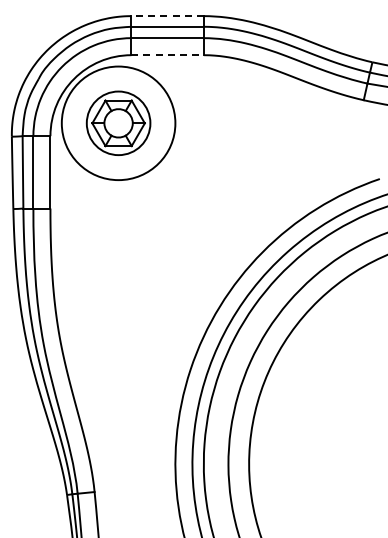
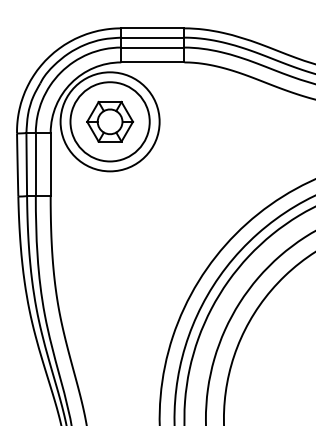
line: (167, 16) -> (152, 28), dashed -> solid
line: (168, 55) -> (153, 62), dashed -> solid
circle: (118, 122) -> (110, 121), size x1.43

